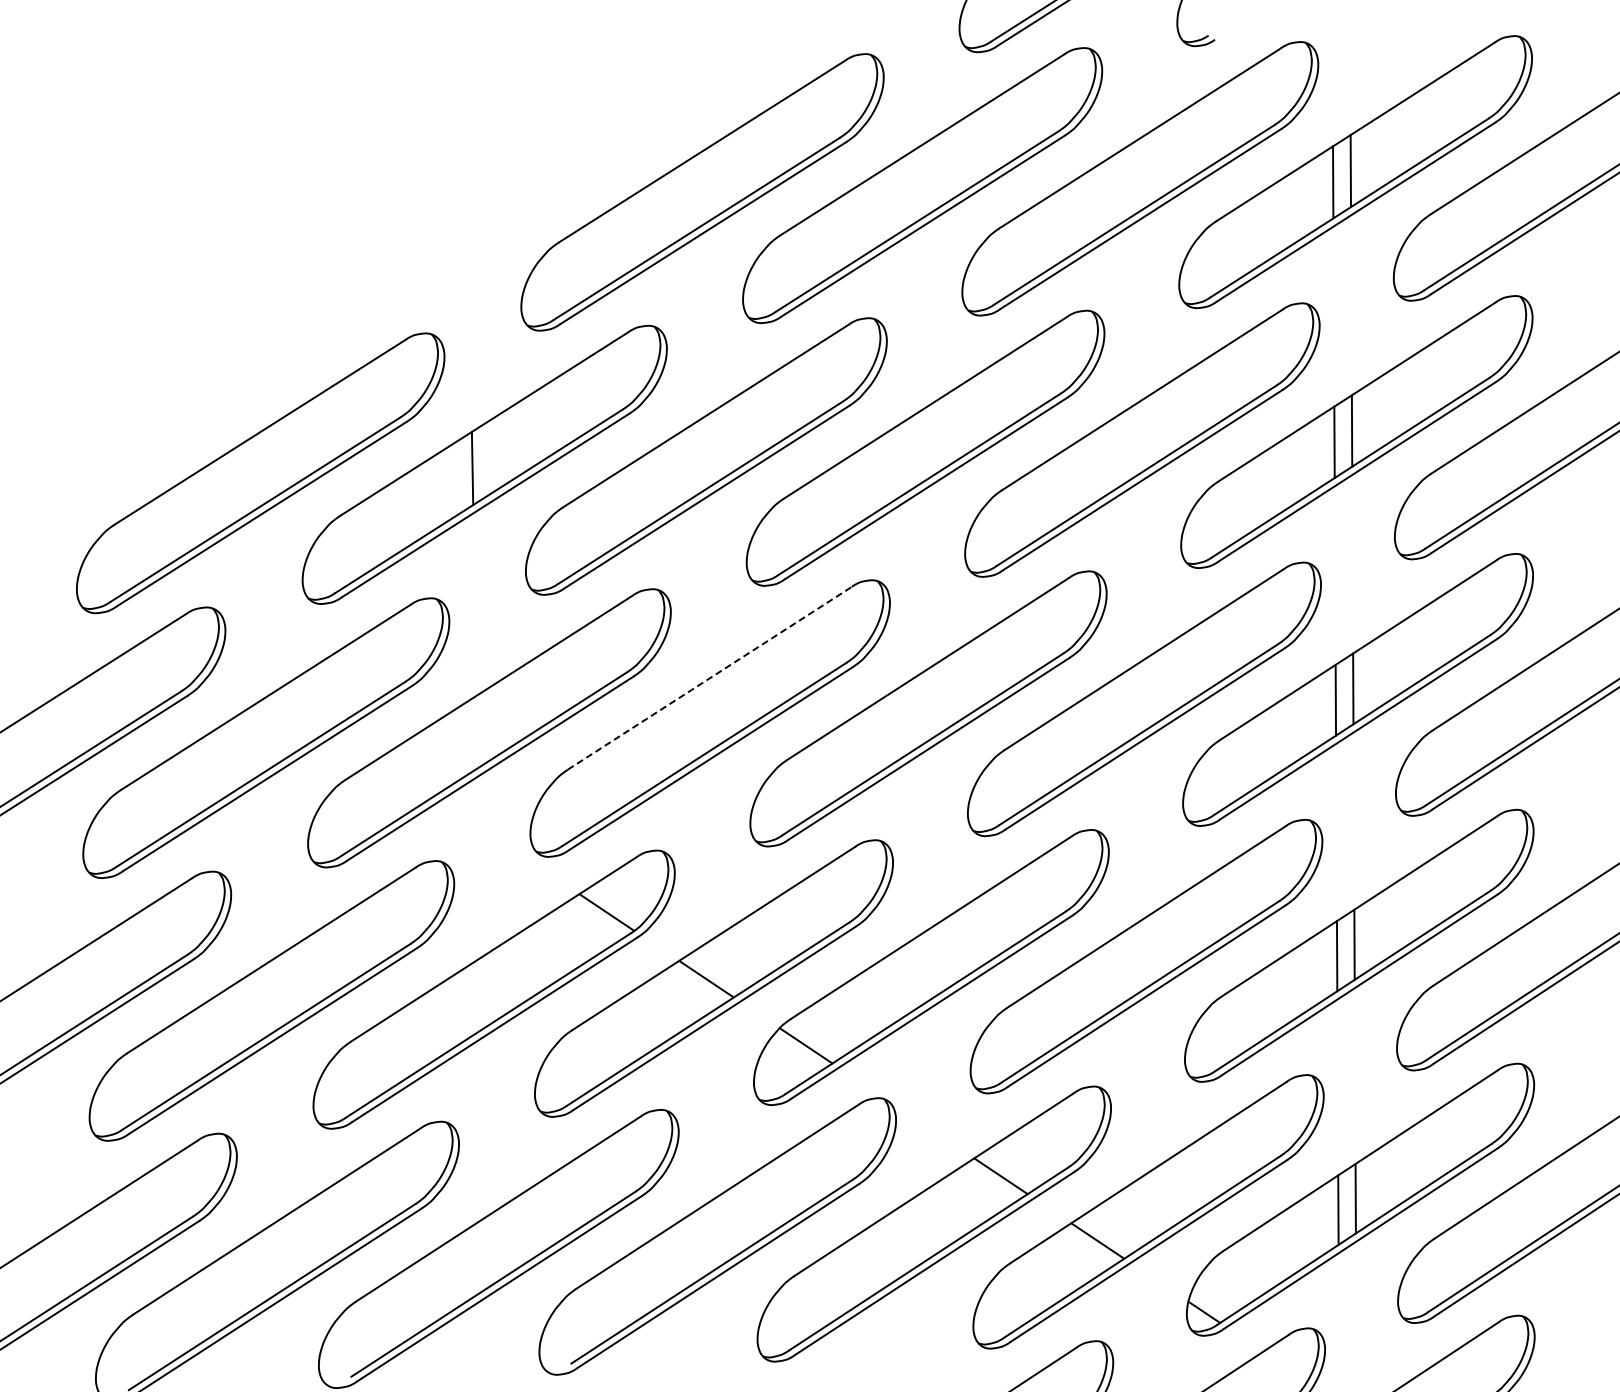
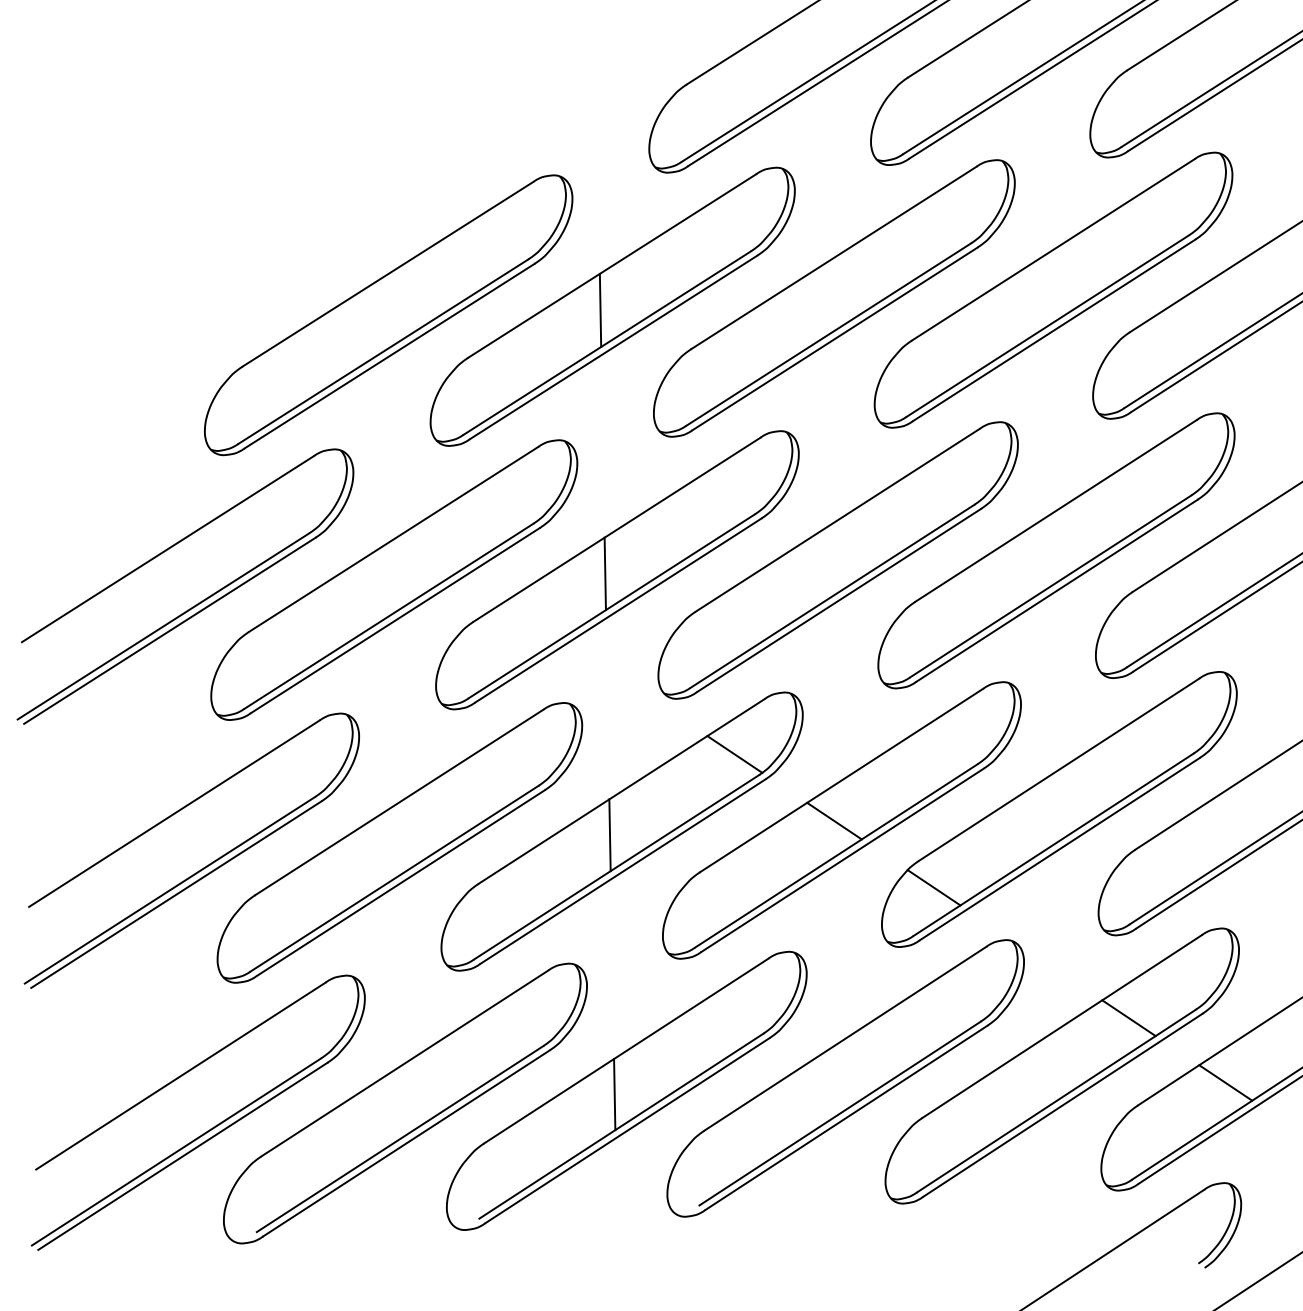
line: (709, 678) -> (837, 520), dashed -> solid
line: (476, 731) -> (604, 573), added
line: (481, 993) -> (609, 835), added
line: (486, 1252) -> (614, 1094), added

